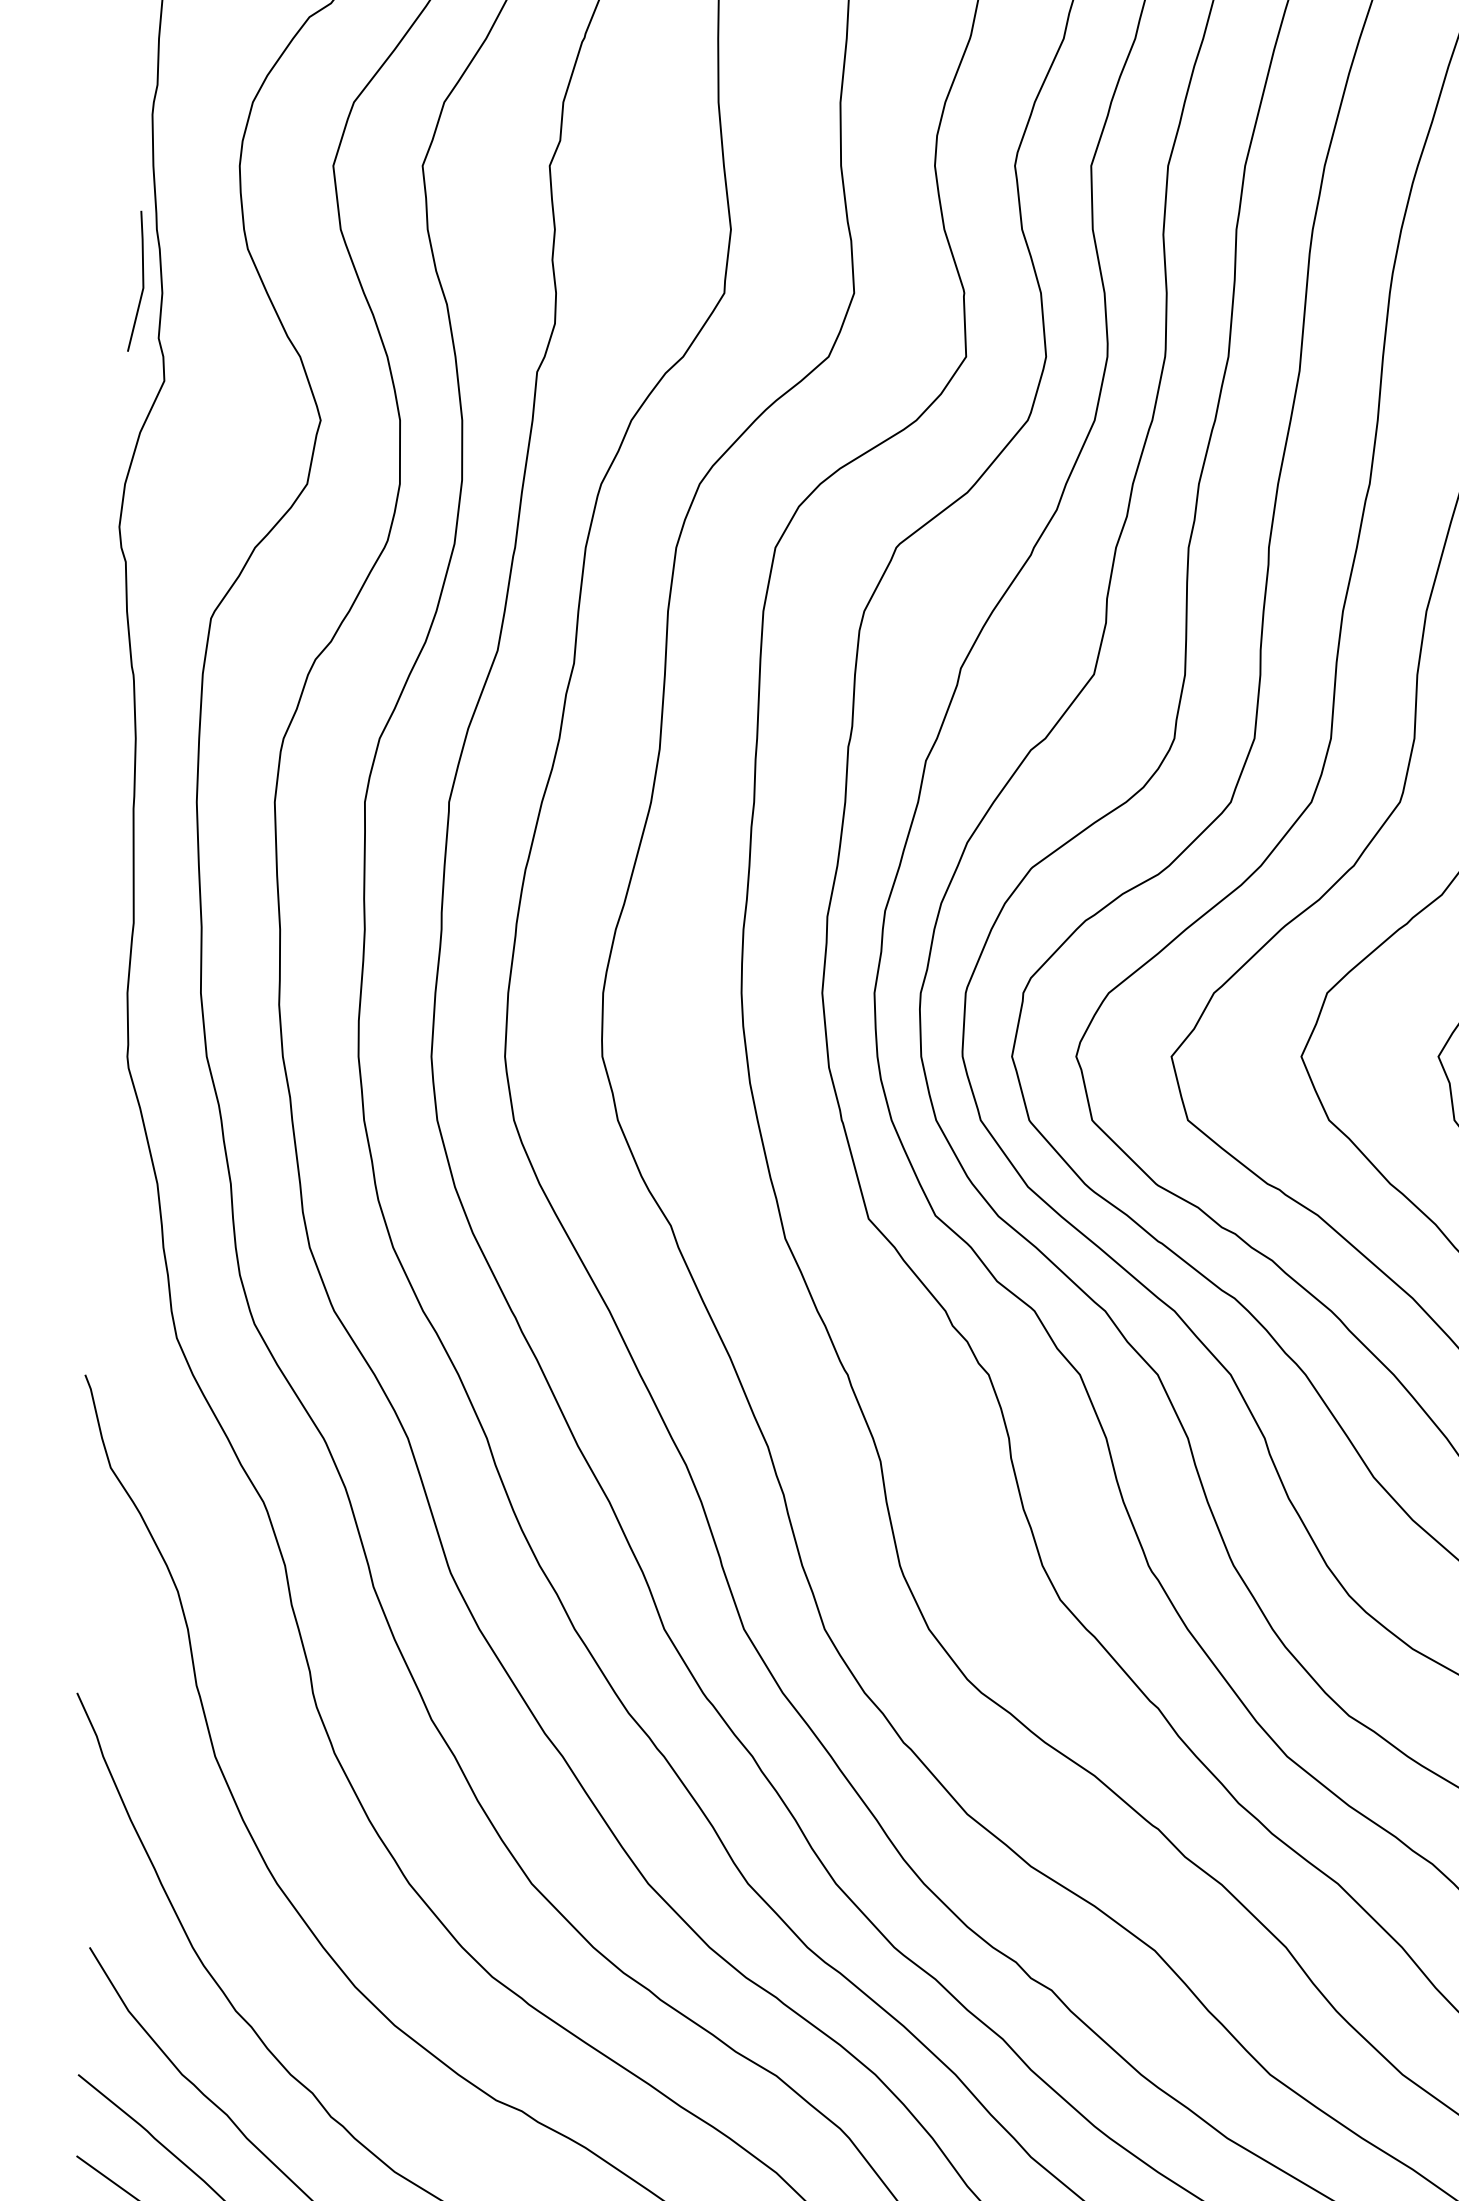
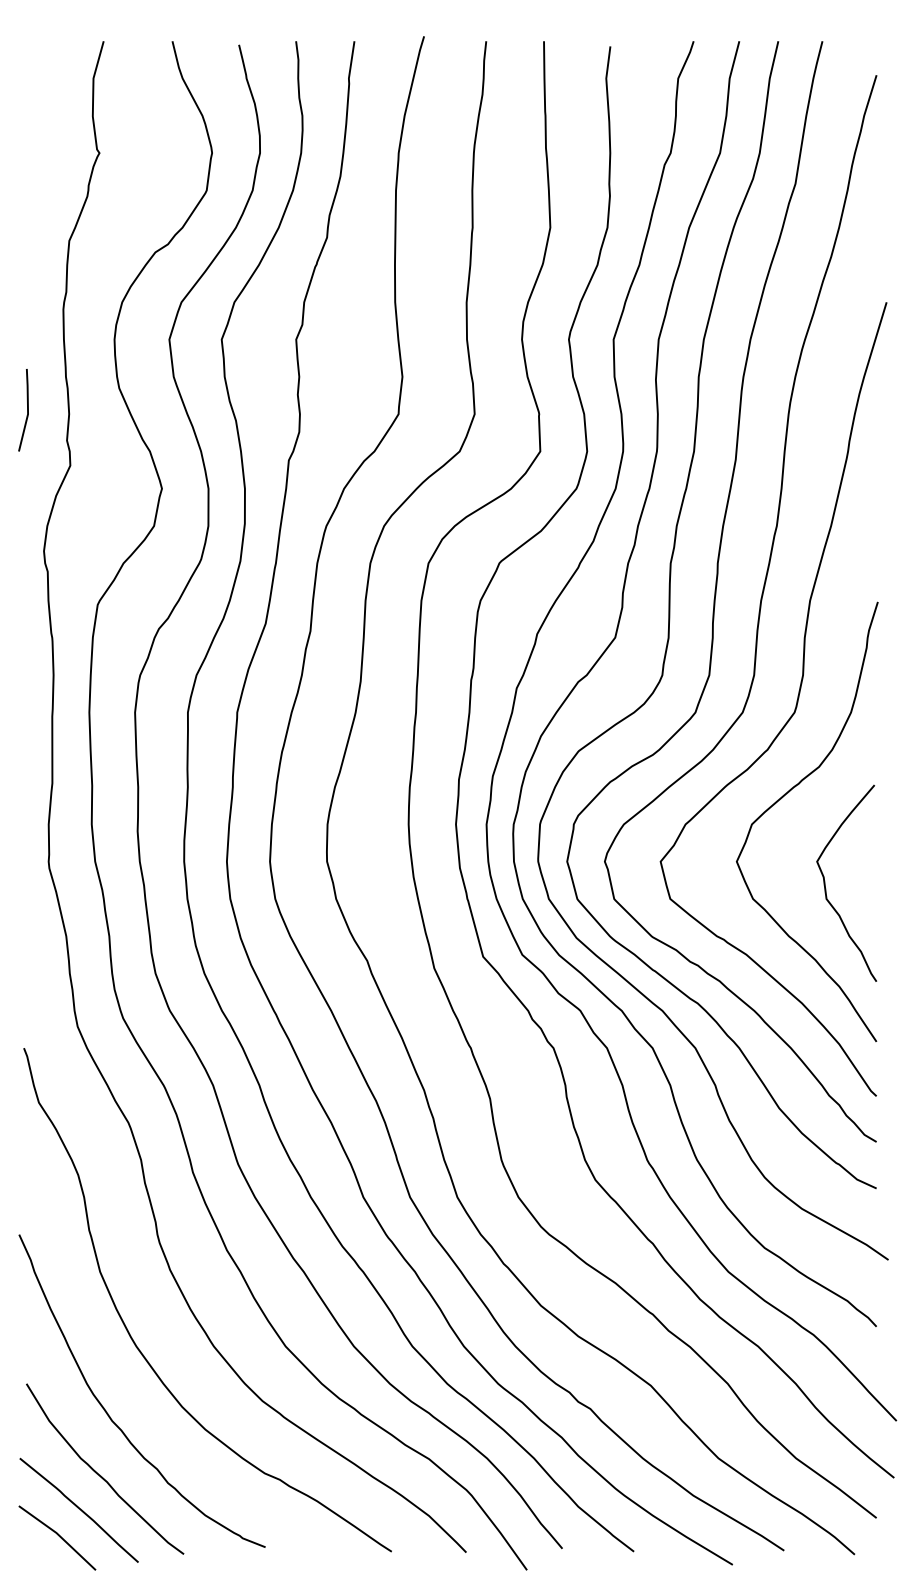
line: (142, 281) -> (27, 410), moved

